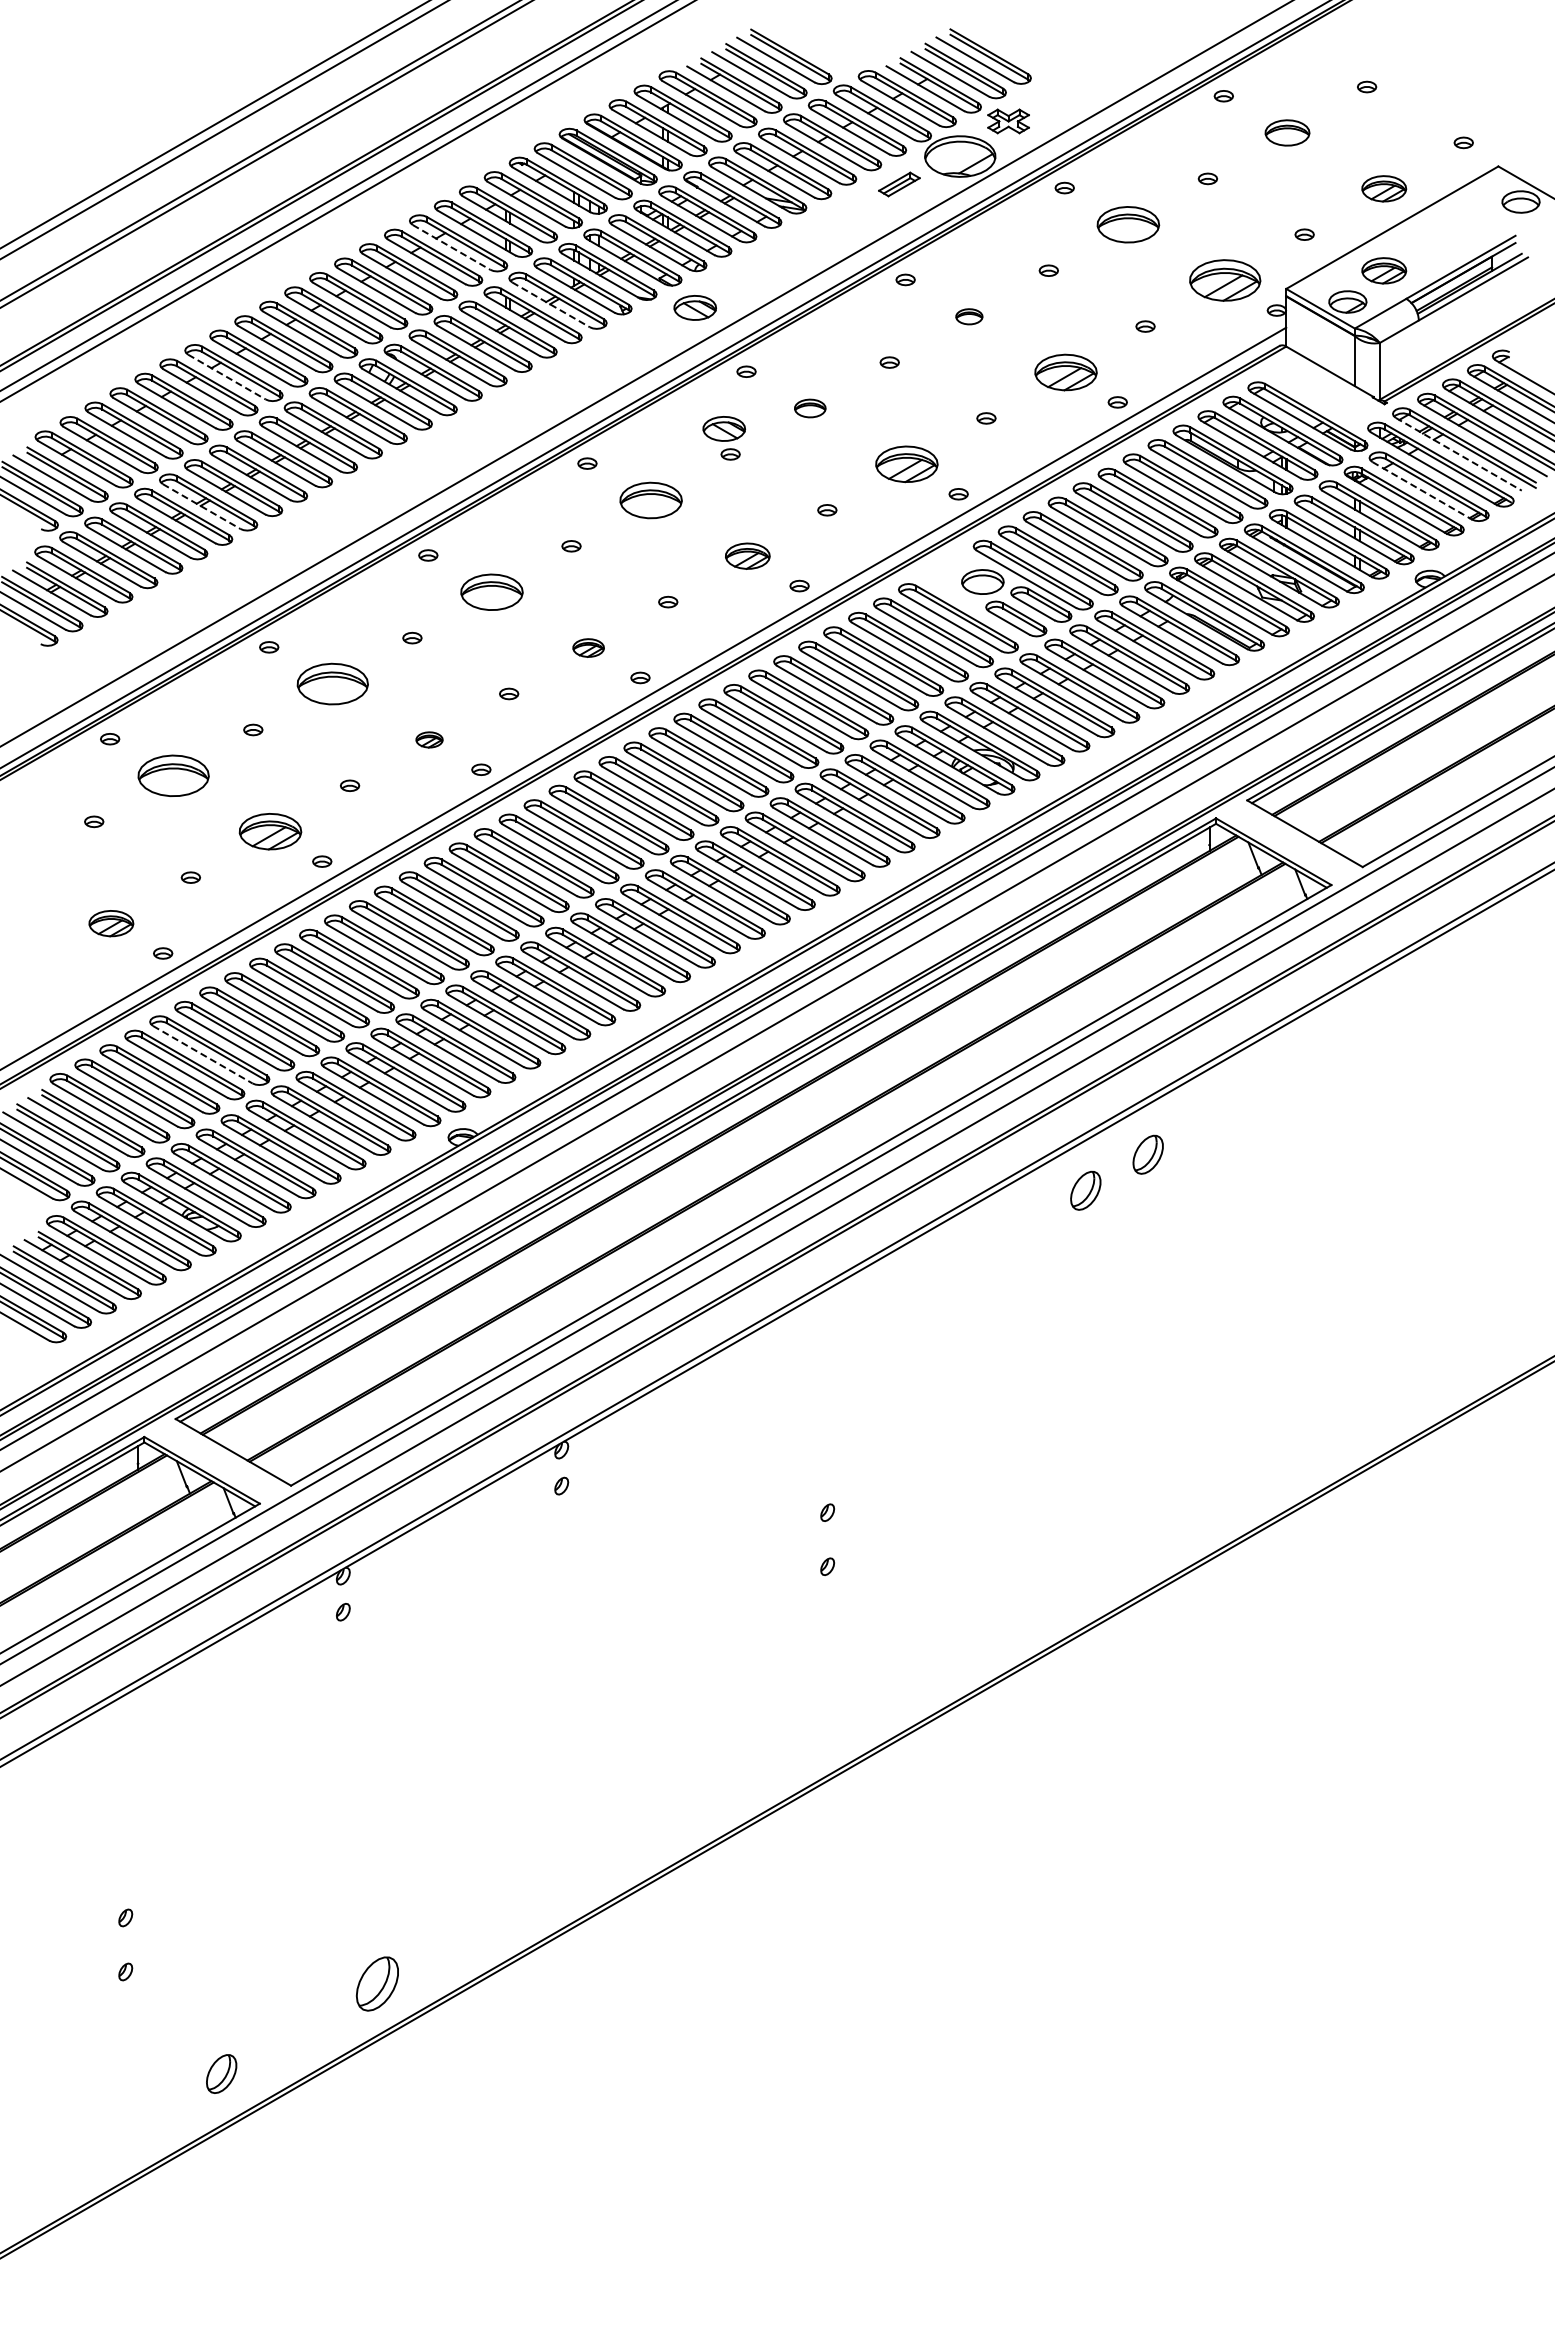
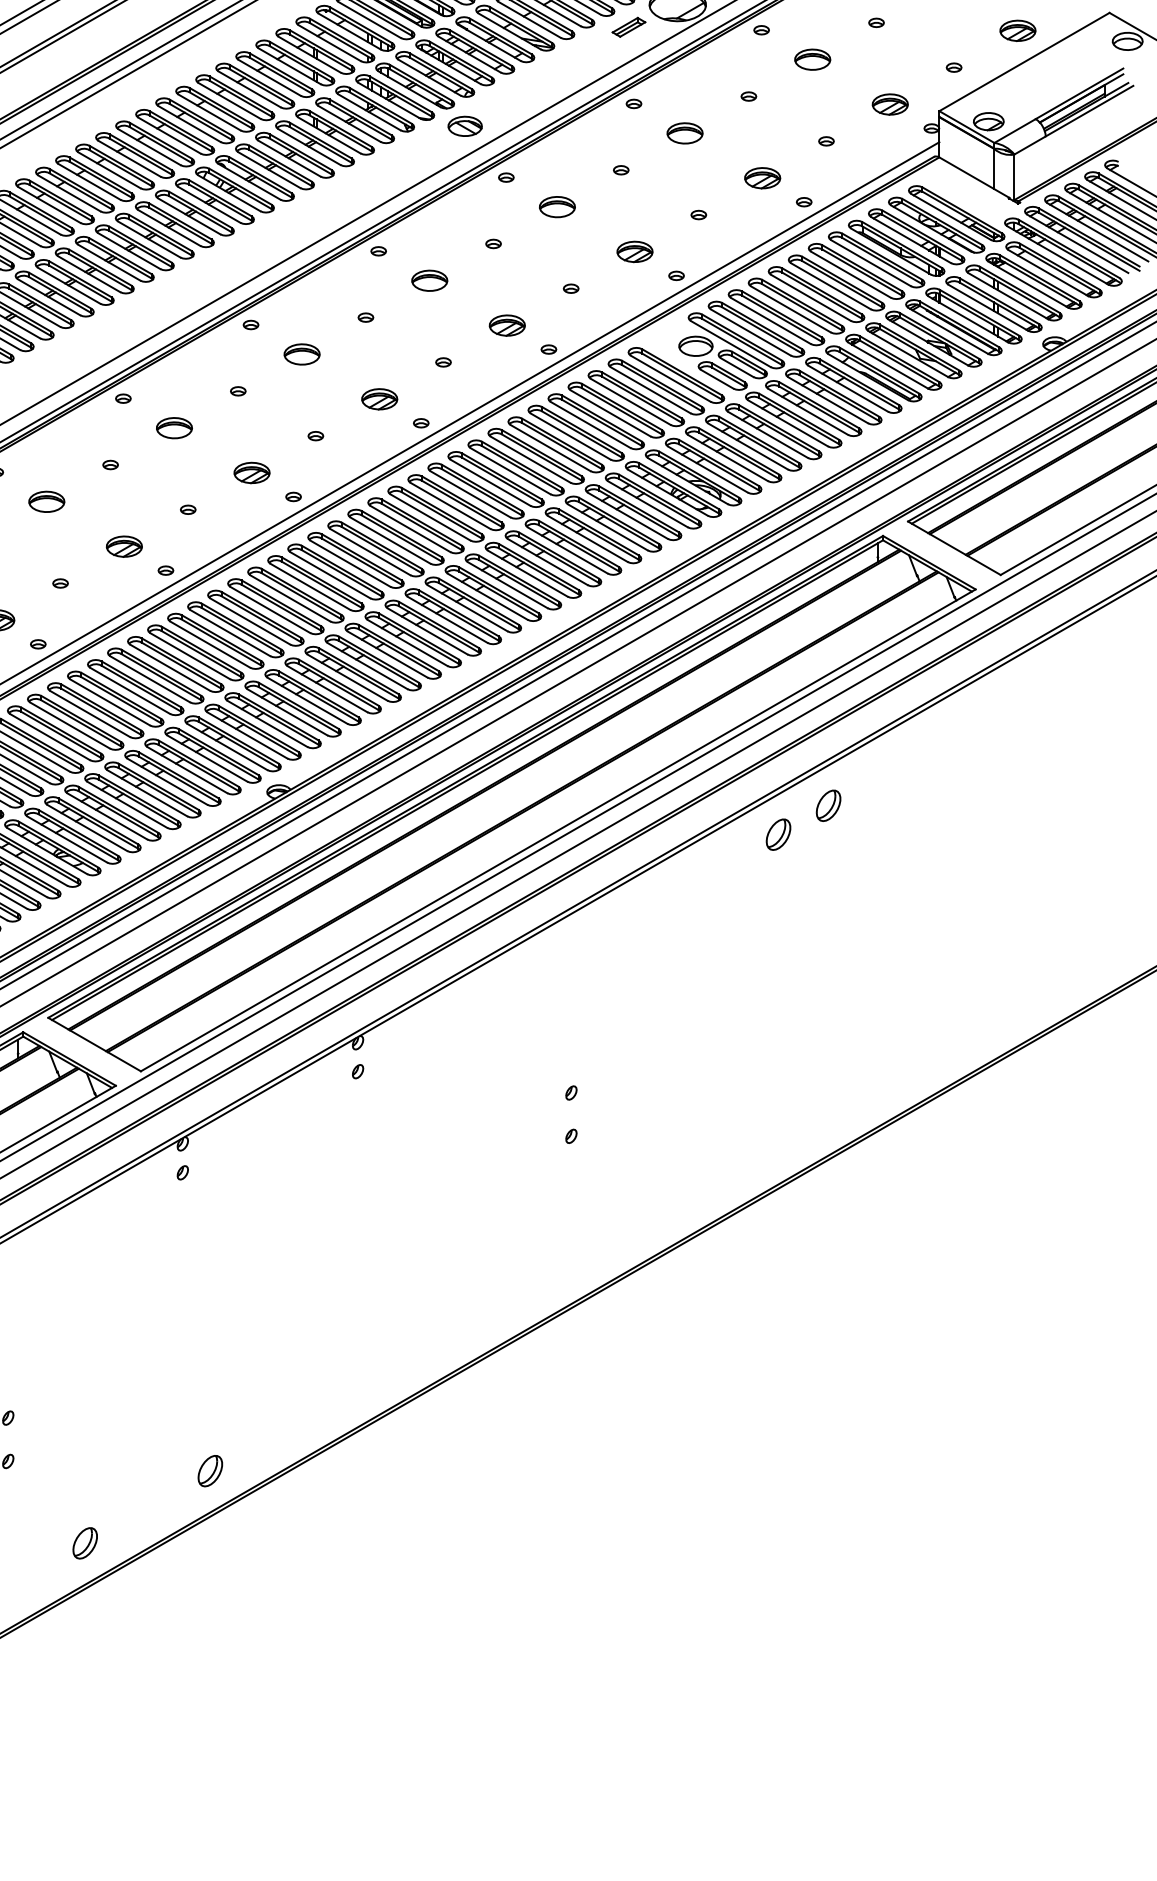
part: (1128, 224) -> (812, 59), size x0.71
line: (451, 247) -> (269, 77), dashed -> solid
part: (1384, 270) -> (1018, 96), removed
part: (1224, 280) -> (889, 104), size x0.62
line: (550, 304) -> (349, 123), dashed -> solid
part: (969, 316) -> (685, 133), size x1.67
part: (1065, 372) -> (762, 178), size x0.71
line: (226, 377) -> (89, 182), dashed -> solid
part: (810, 408) -> (557, 207), size x1.43
part: (723, 428) -> (487, 223), removed
line: (1458, 454) -> (1077, 243), dashed -> solid
part: (906, 464) -> (634, 252), size x0.71
line: (1422, 491) -> (1048, 273), dashed -> solid
part: (650, 499) -> (429, 280), size x0.71
line: (201, 506) -> (69, 285), dashed -> solid
part: (491, 591) -> (301, 353), size x0.71
part: (588, 647) -> (379, 398), size x1.43
part: (332, 683) -> (174, 427), size x0.62
part: (429, 739) -> (251, 472), size x1.67
part: (173, 775) -> (46, 501), size x0.62
part: (270, 831) -> (124, 546), size x0.71
line: (203, 1054) -> (70, 725), dashed -> solid
part: (377, 1983) -> (210, 1470), size x0.71

